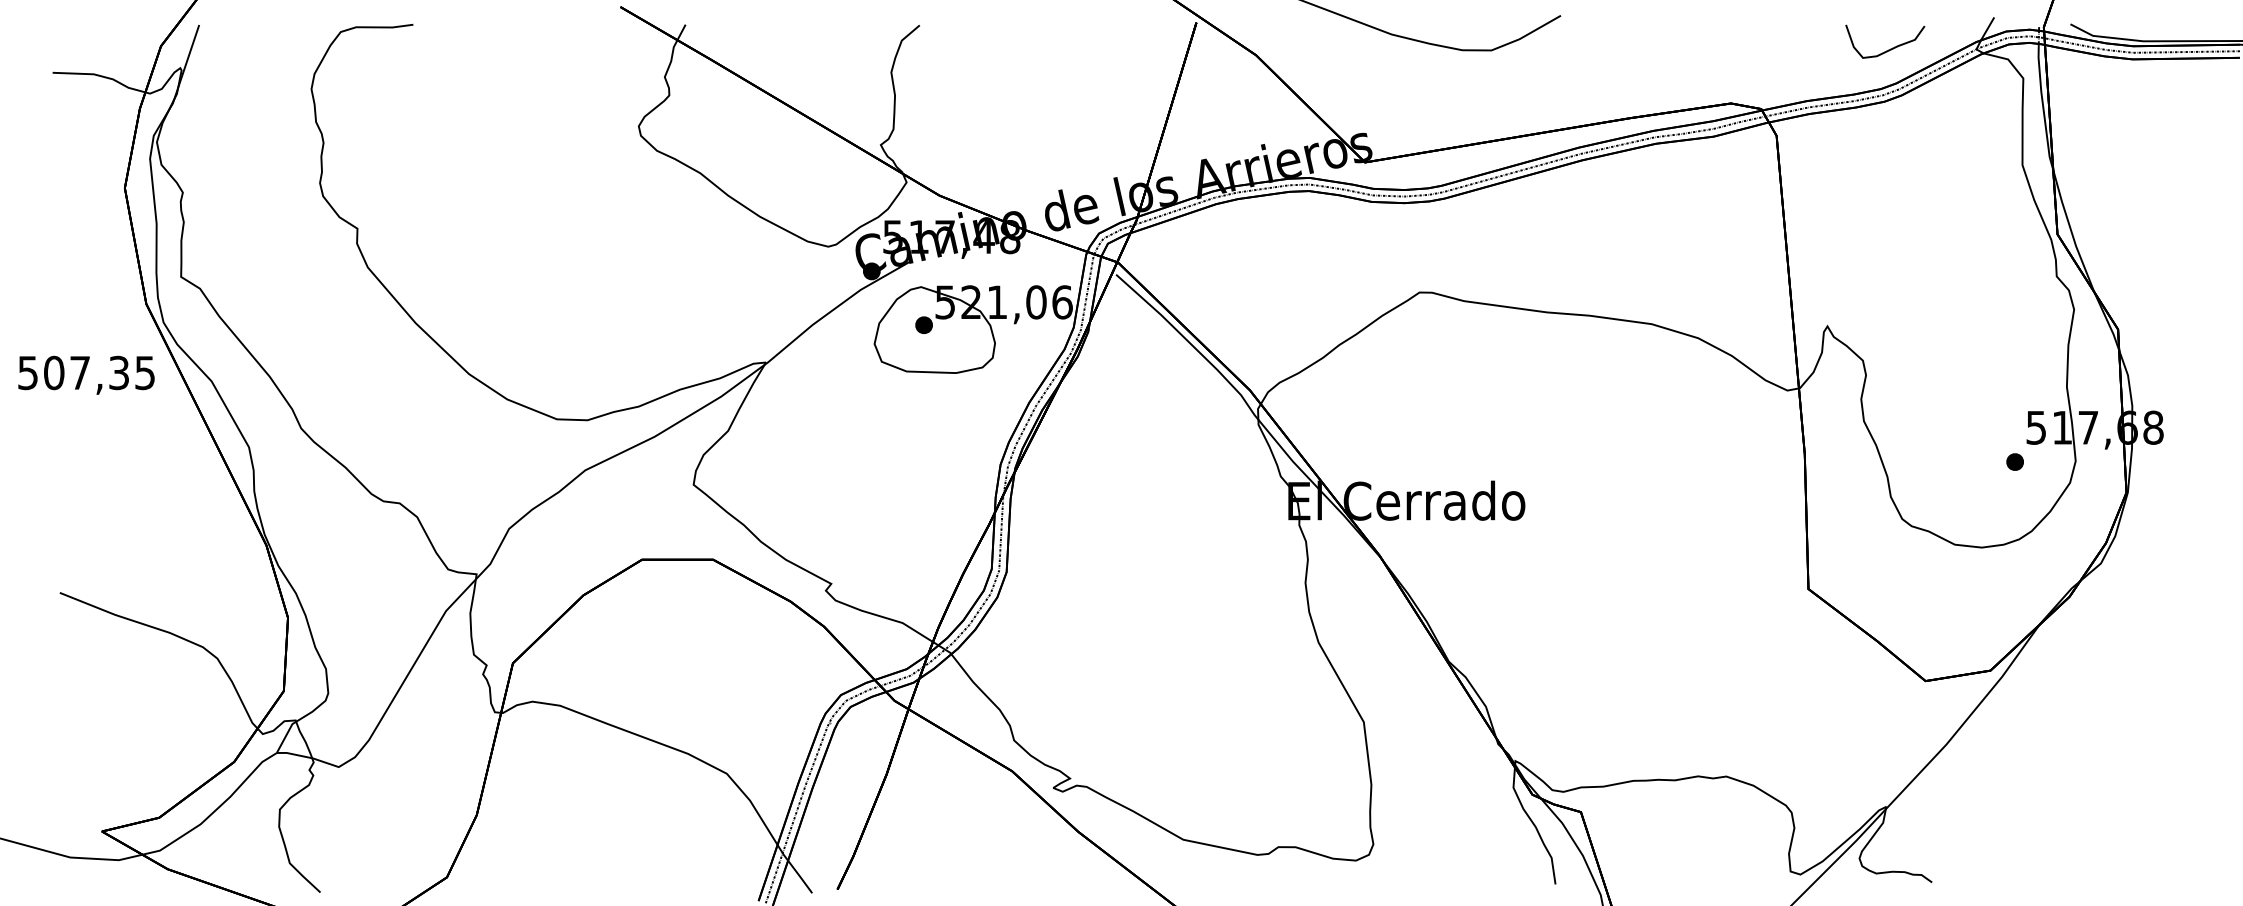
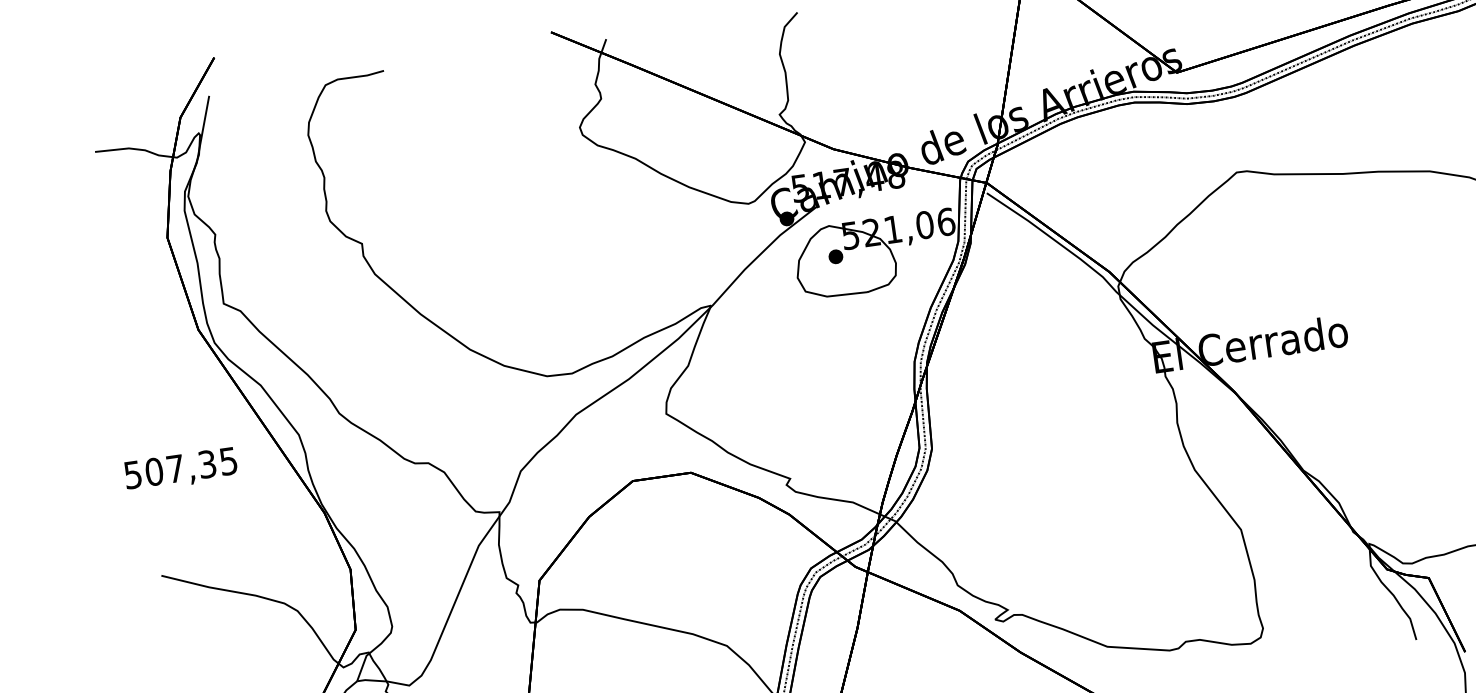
text: (86, 374) -> (180, 469), moved

